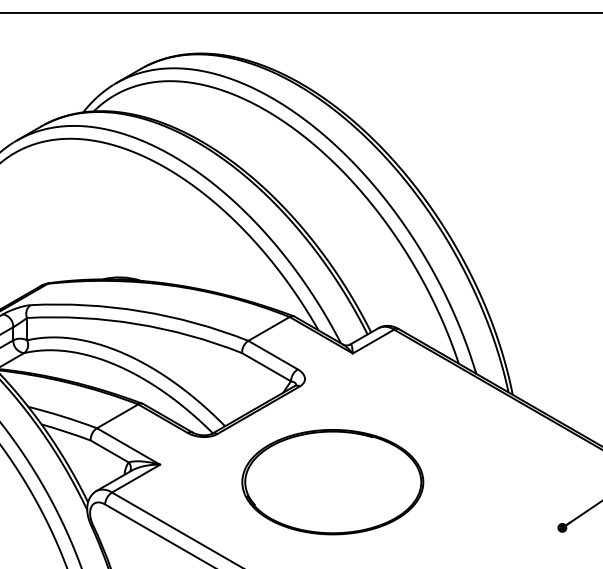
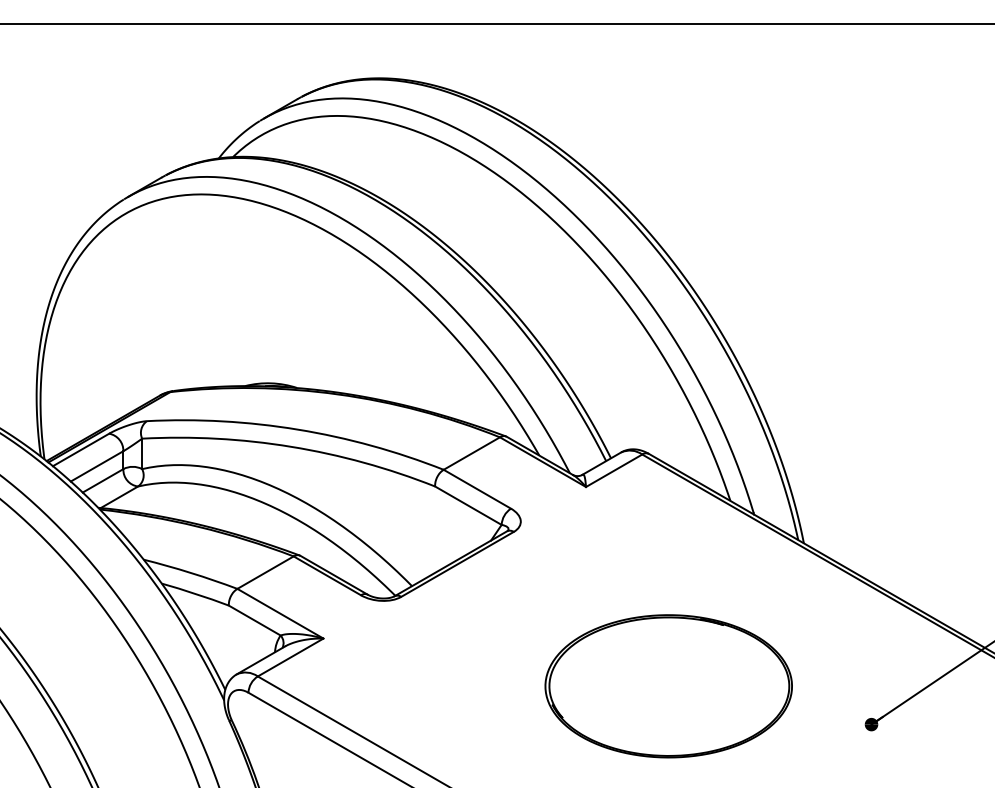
part: (332, 482) -> (668, 686), moved

